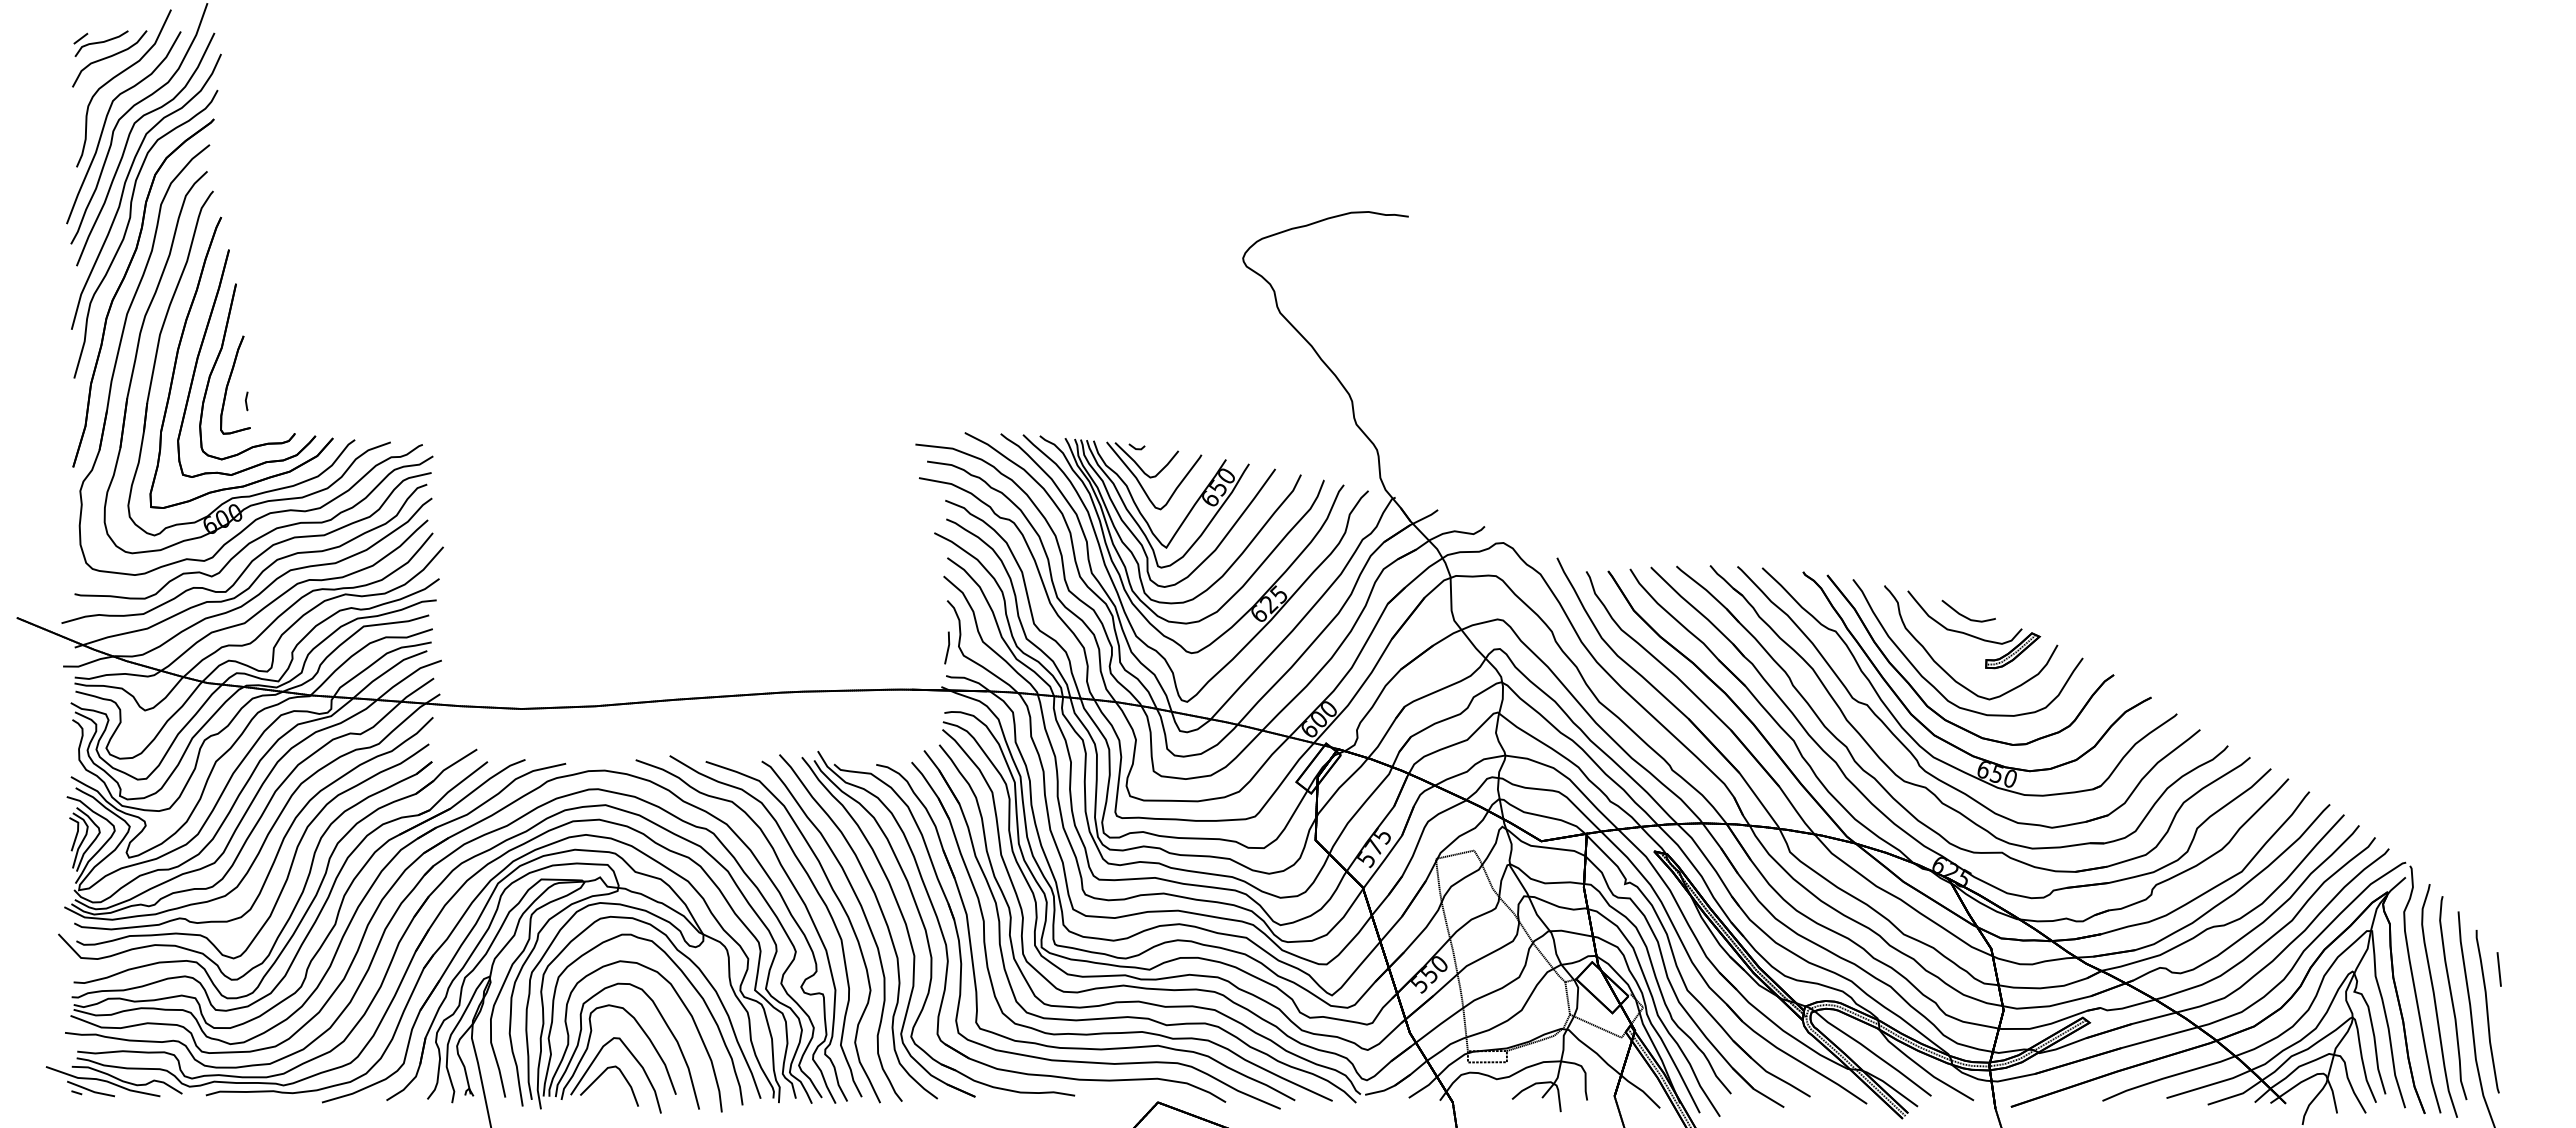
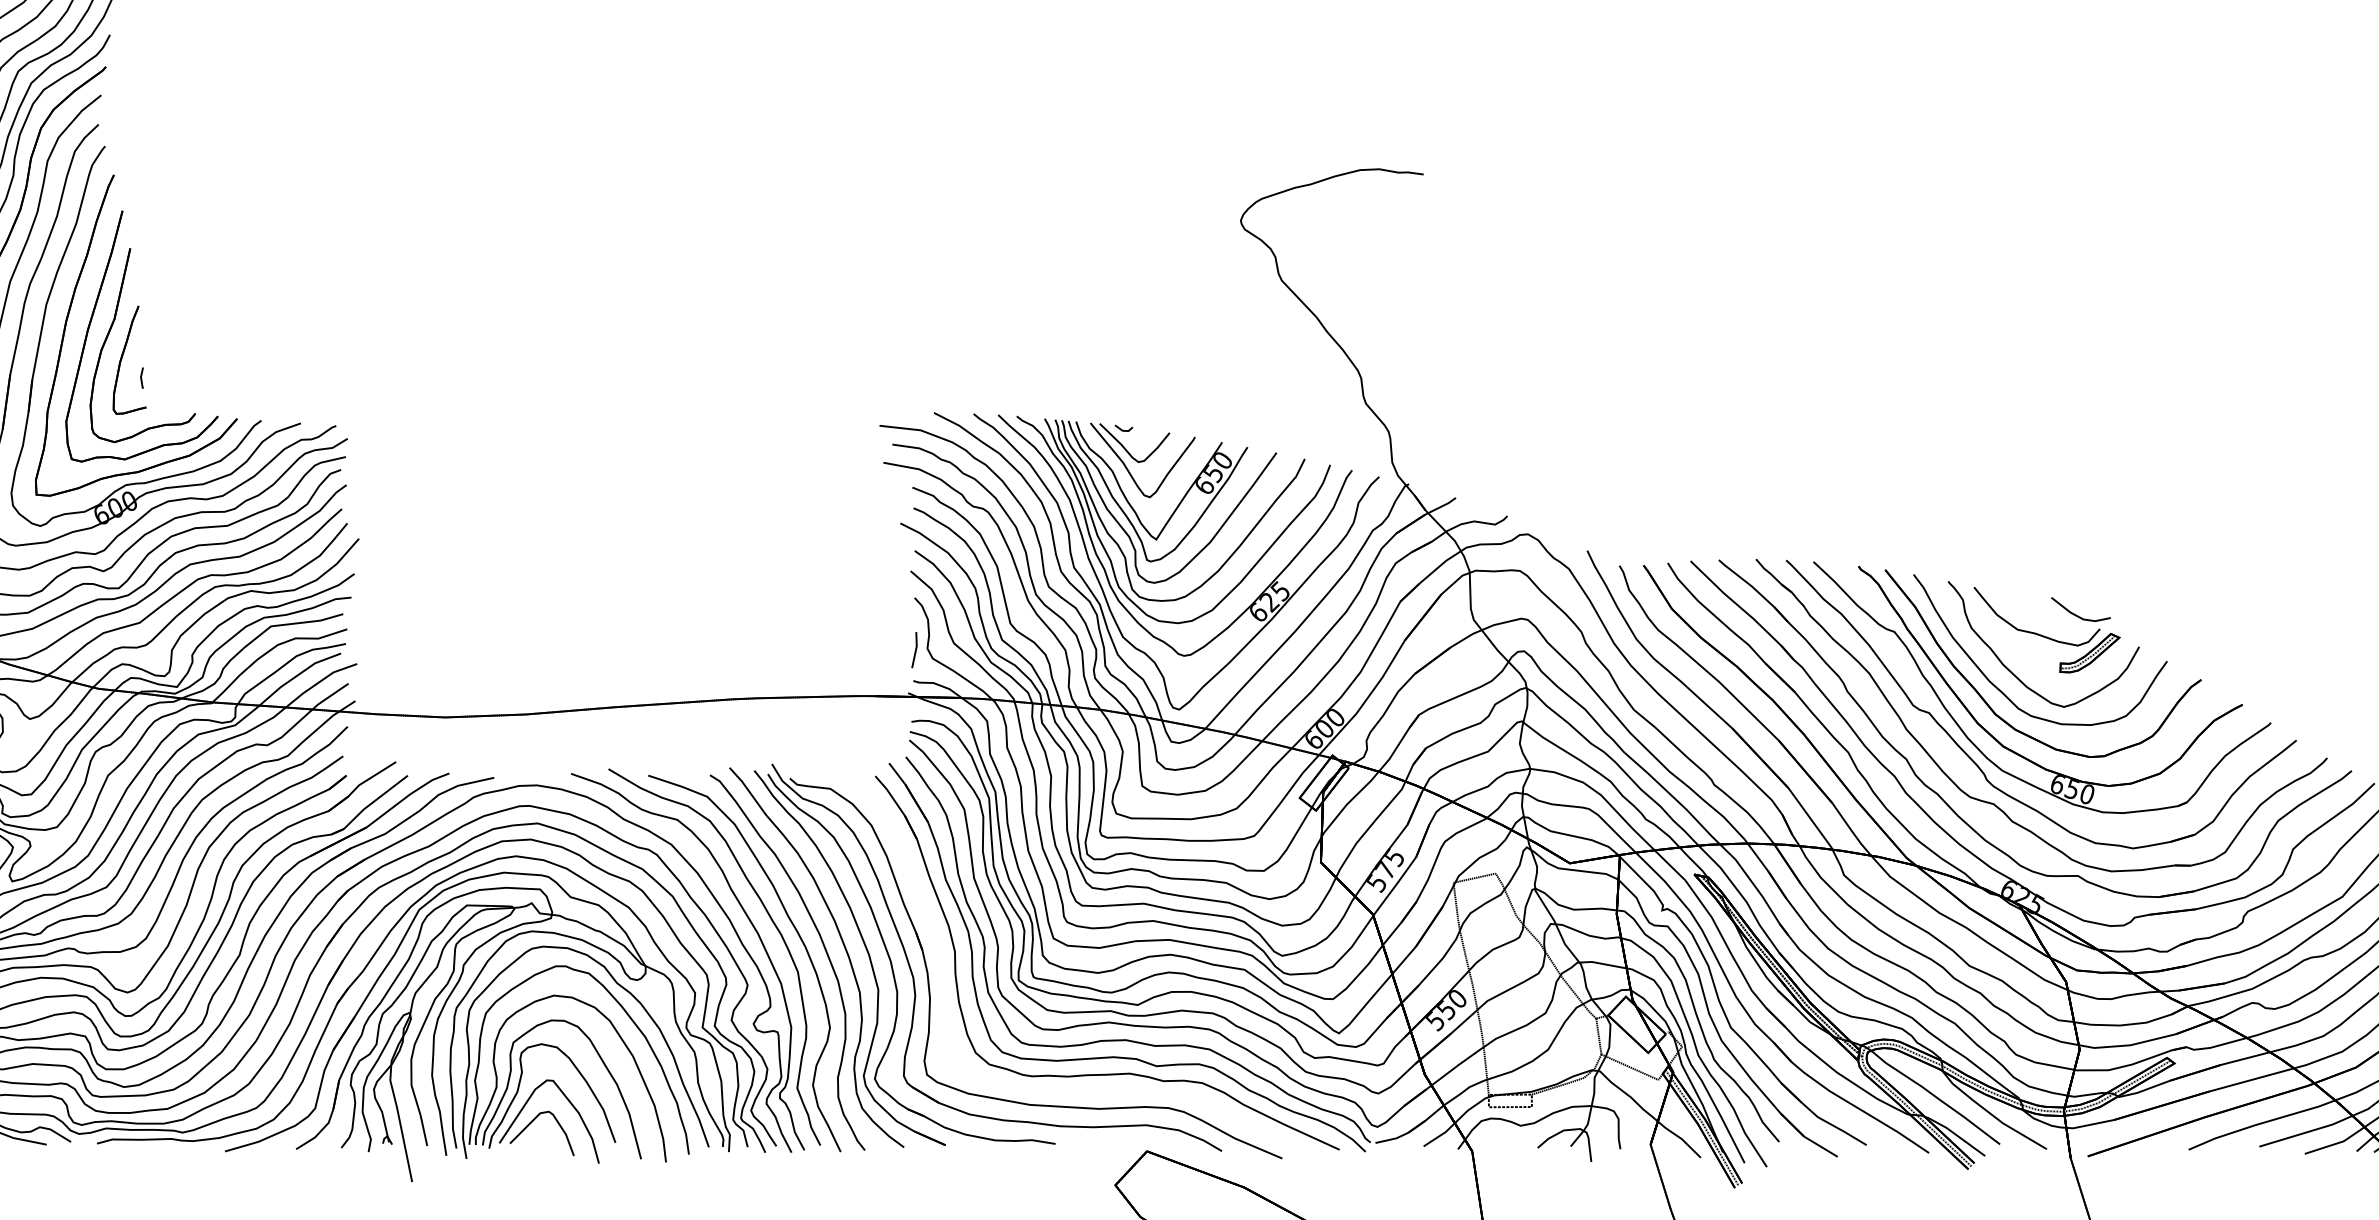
curve: (1966, 616) -> (2078, 615), moved
part: (972, 950) -> (942, 983), removed

